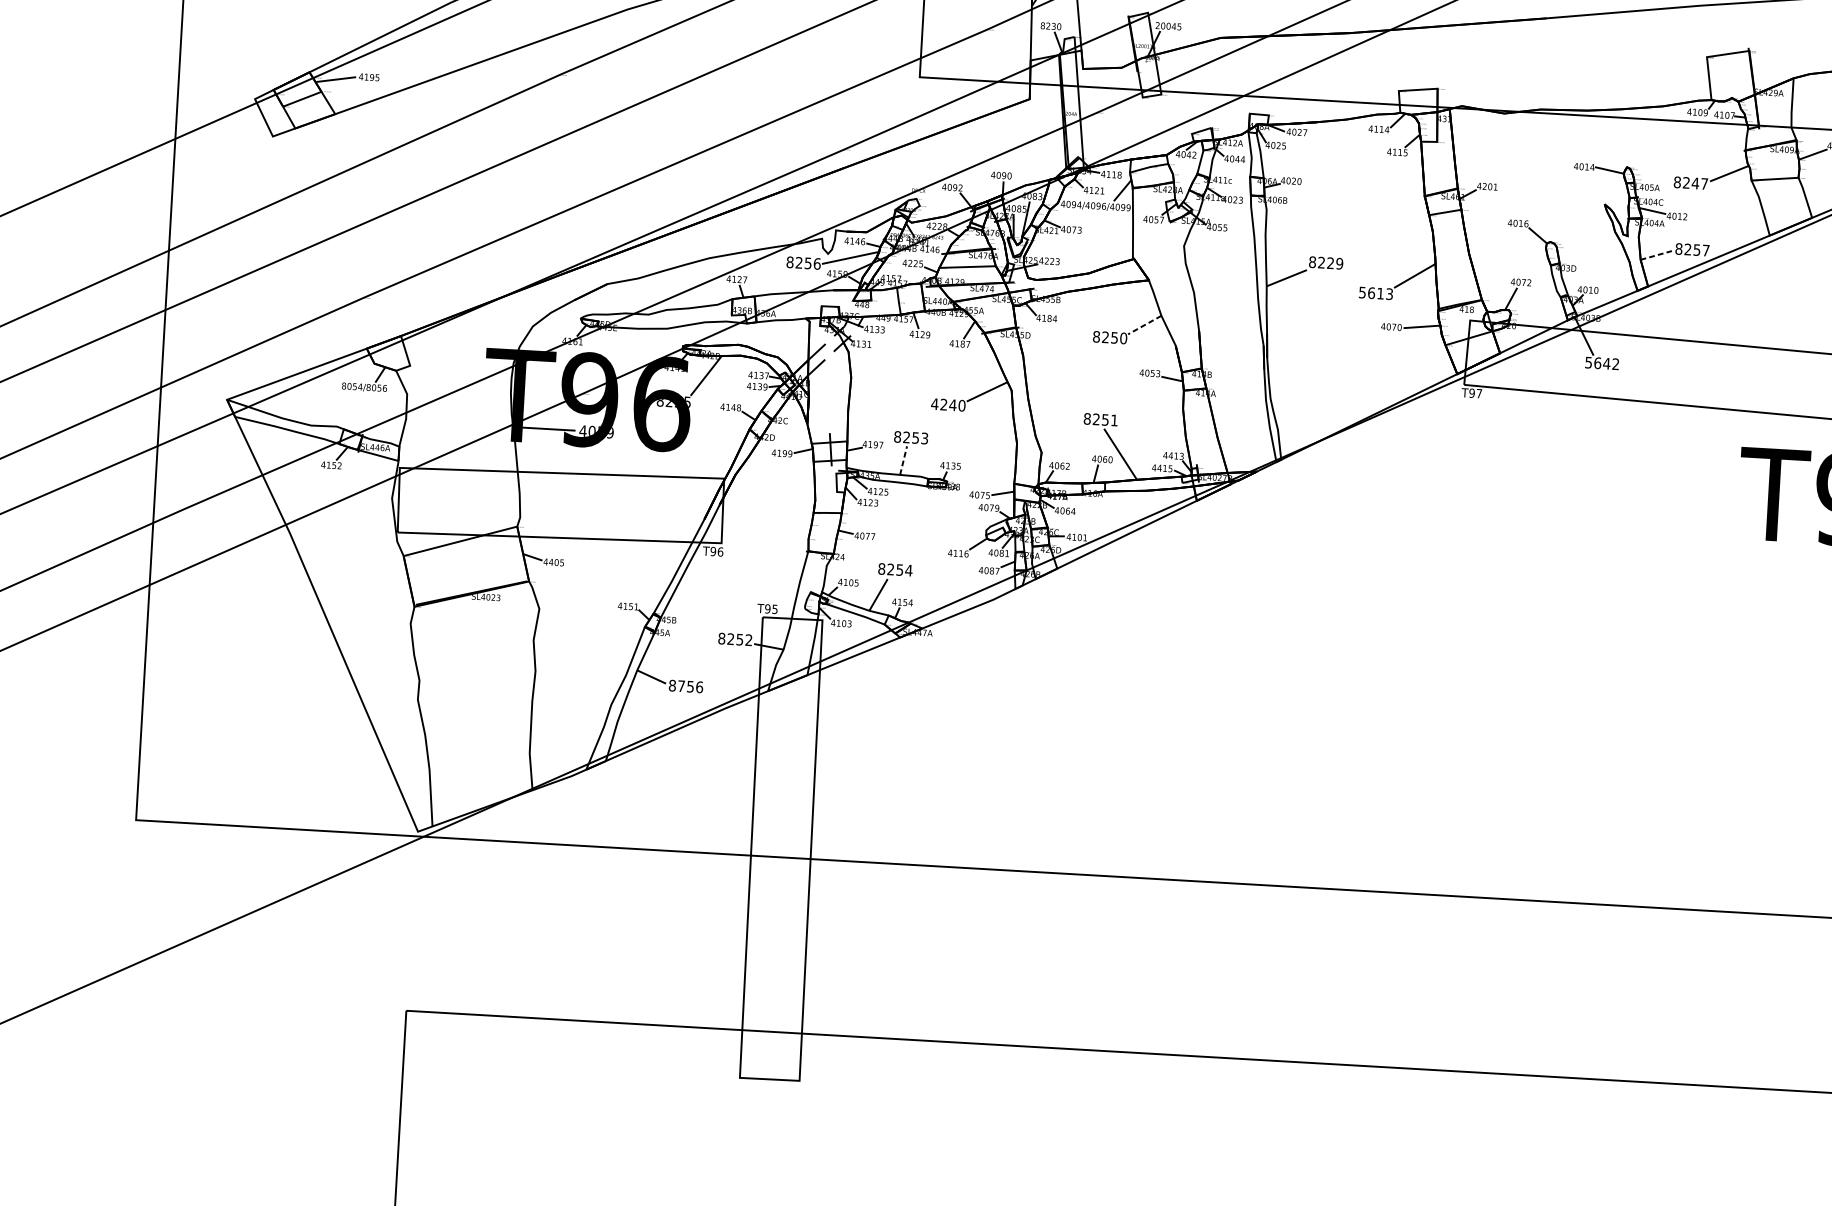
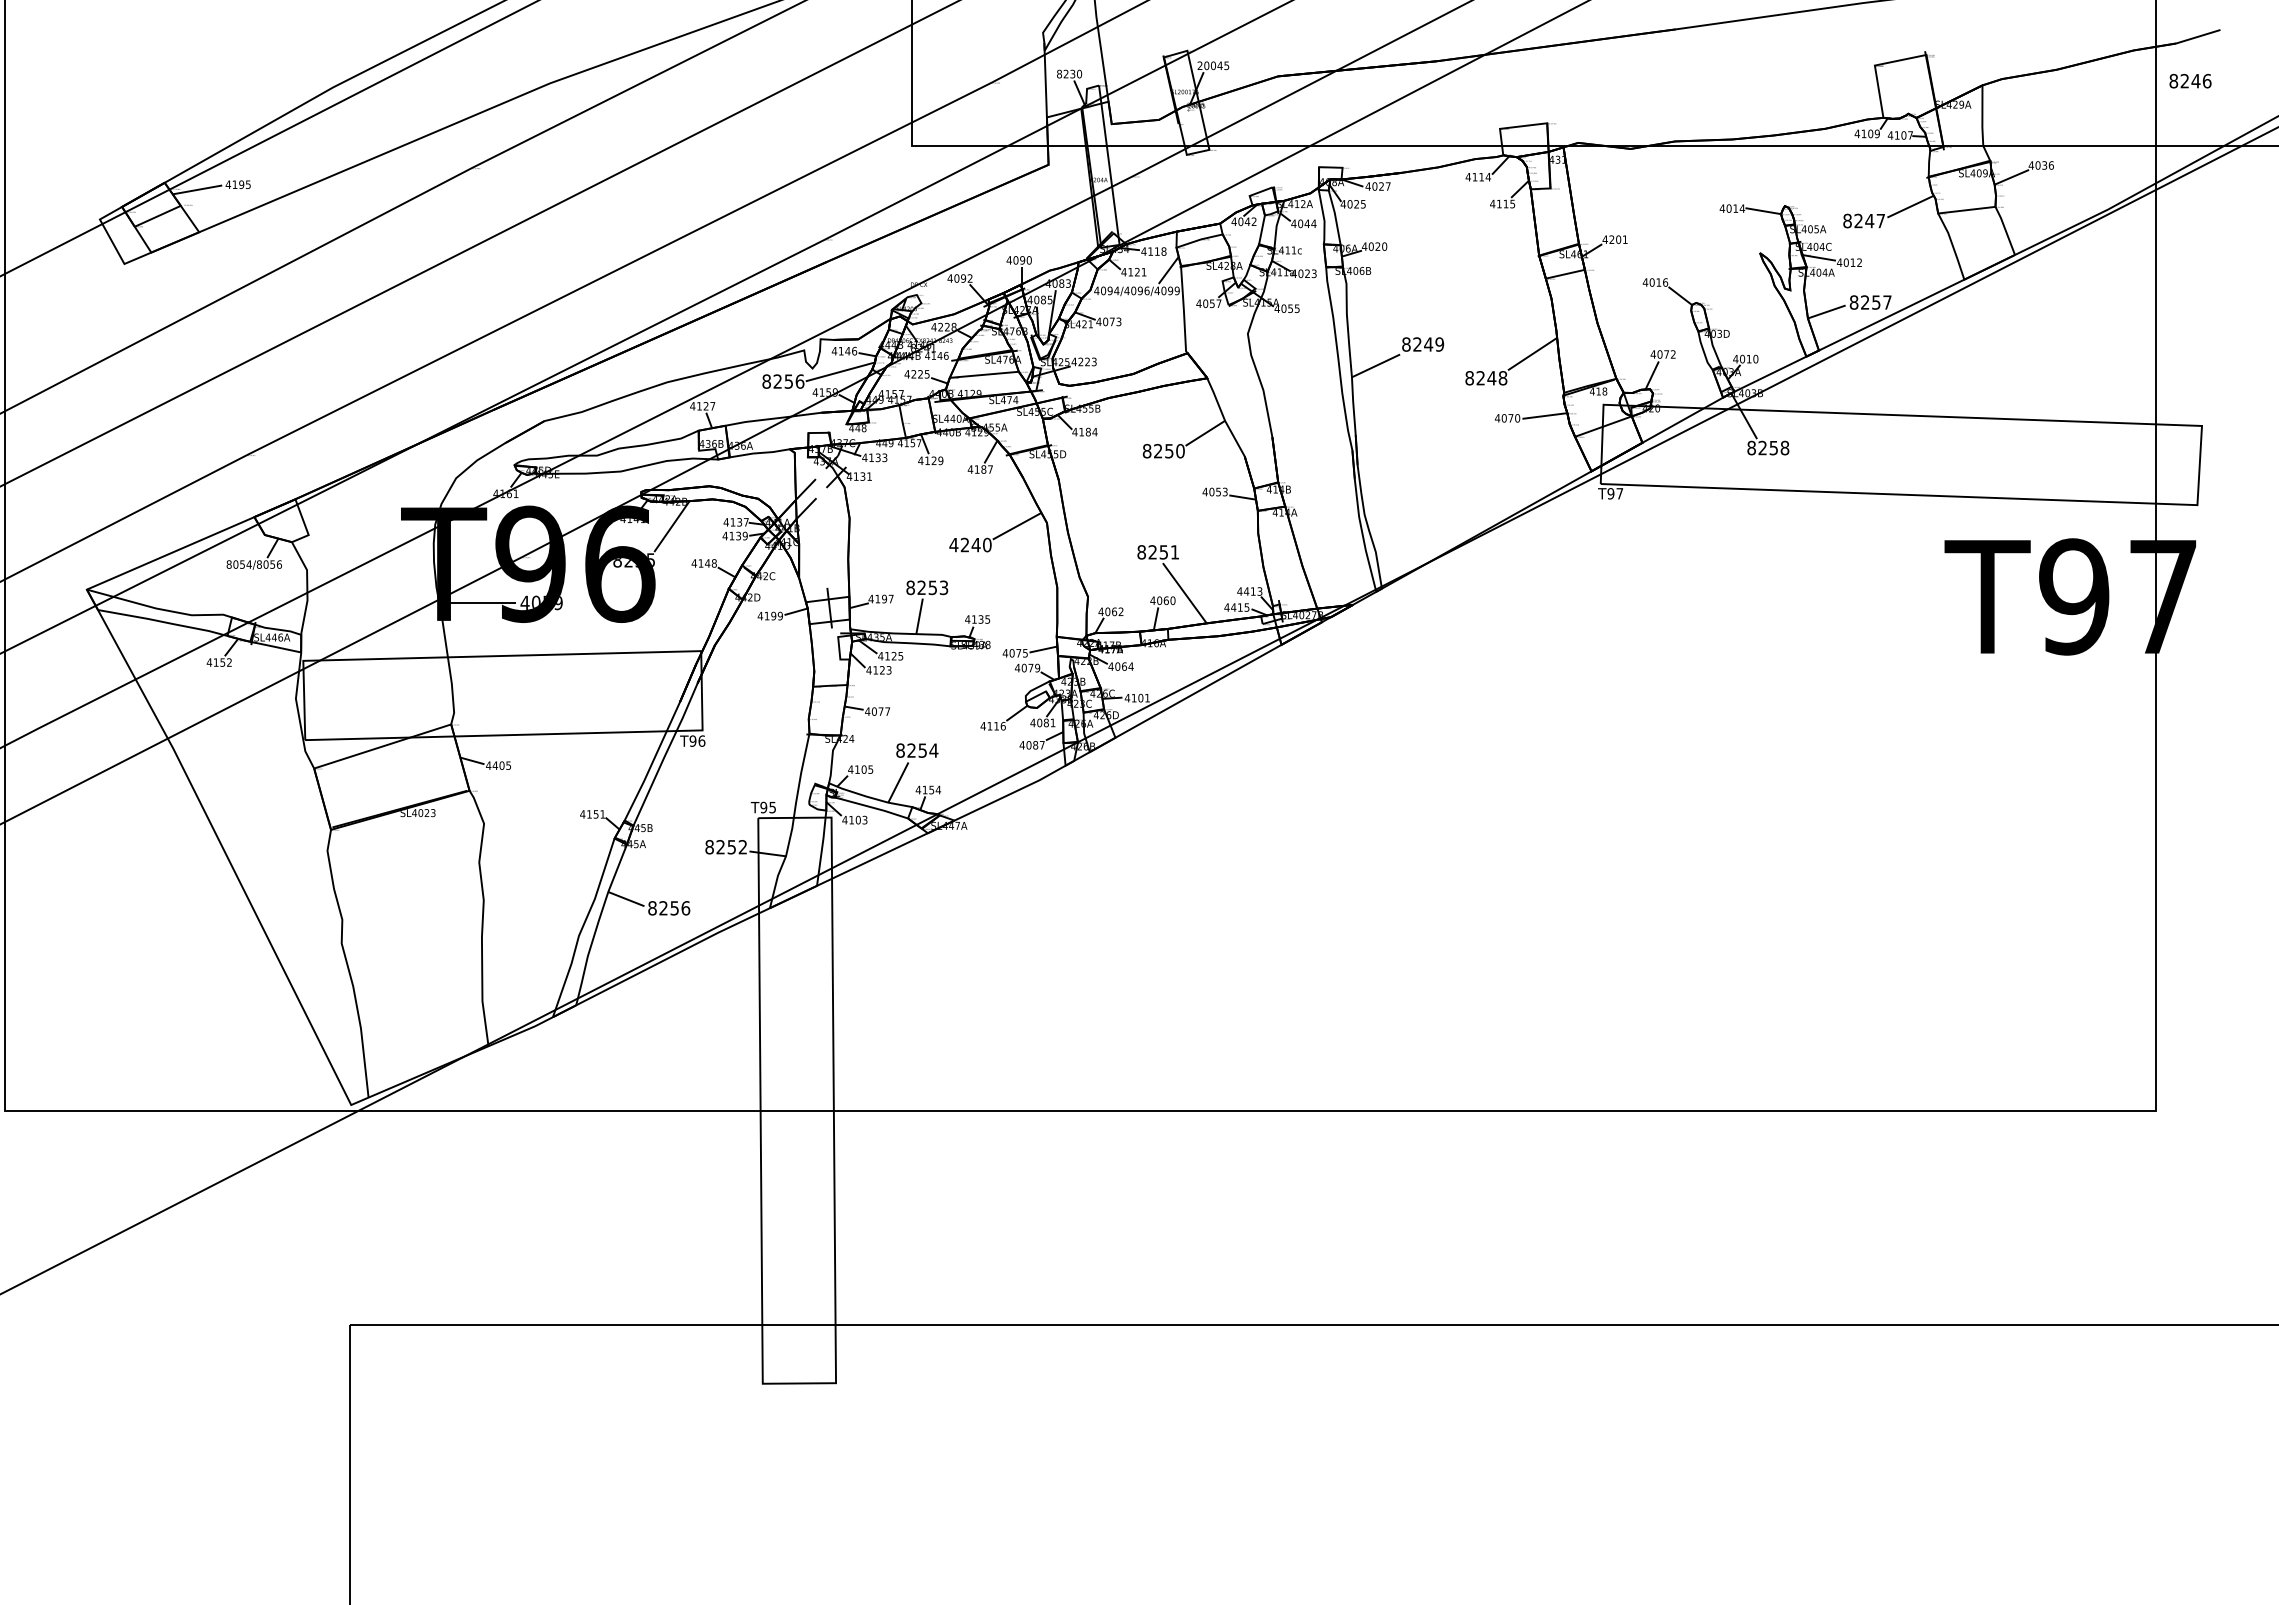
line: (1656, 255) -> (1826, 311), dashed -> solid
text: (1330, 263) -> (1428, 344), 8229 -> 8249
text: (1376, 293) -> (1486, 378), 5613 -> 8248
line: (1144, 325) -> (1204, 433), dashed -> solid
text: (1602, 363) -> (1768, 447), 5642 -> 8258
line: (903, 459) -> (919, 615), dashed -> solid
text: (681, 686) -> (663, 908), 8756 -> 8256

